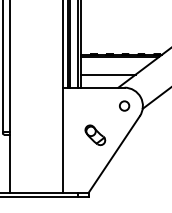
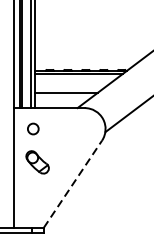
circle: (124, 105) -> (33, 128), moved
part: (95, 135) -> (37, 162), moved
line: (114, 154) -> (73, 184), solid -> dashed

